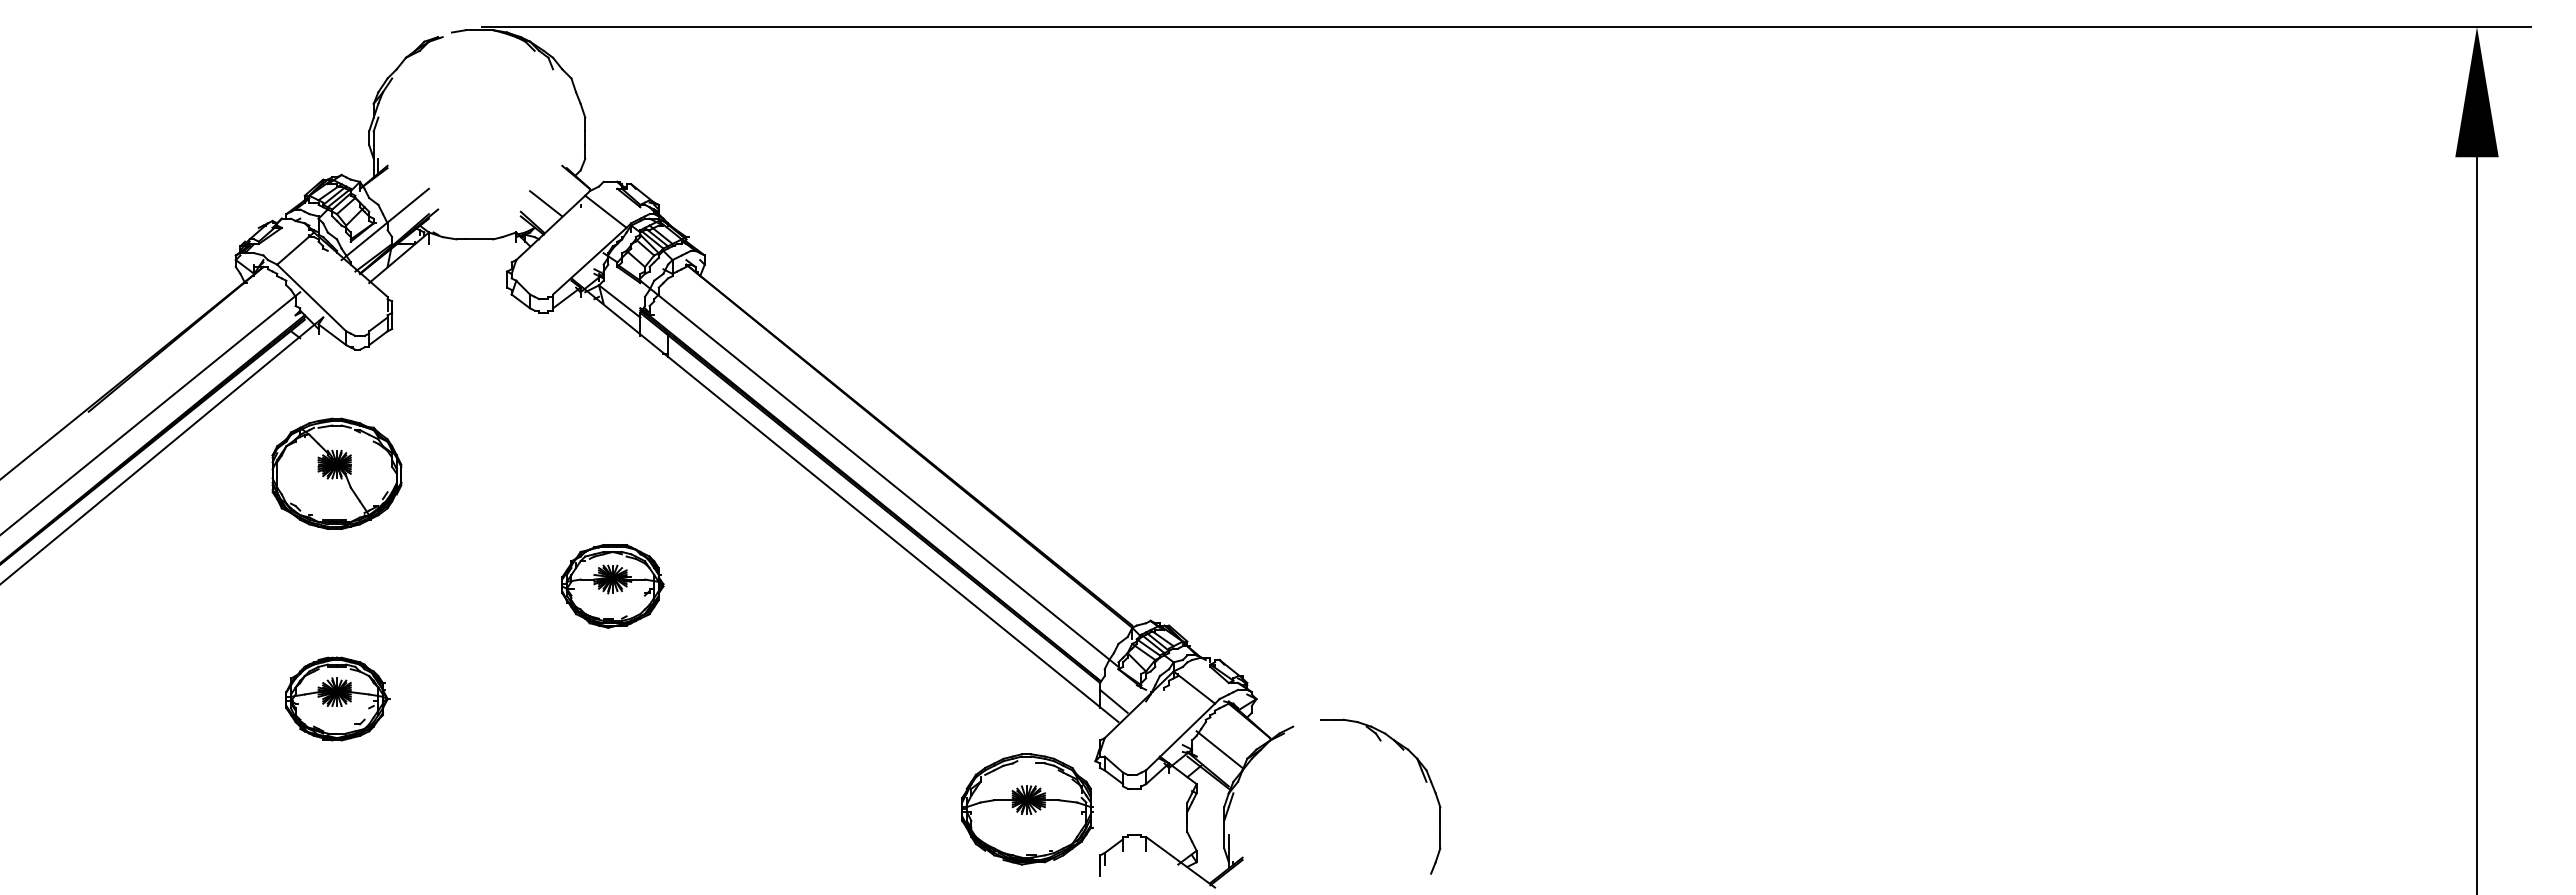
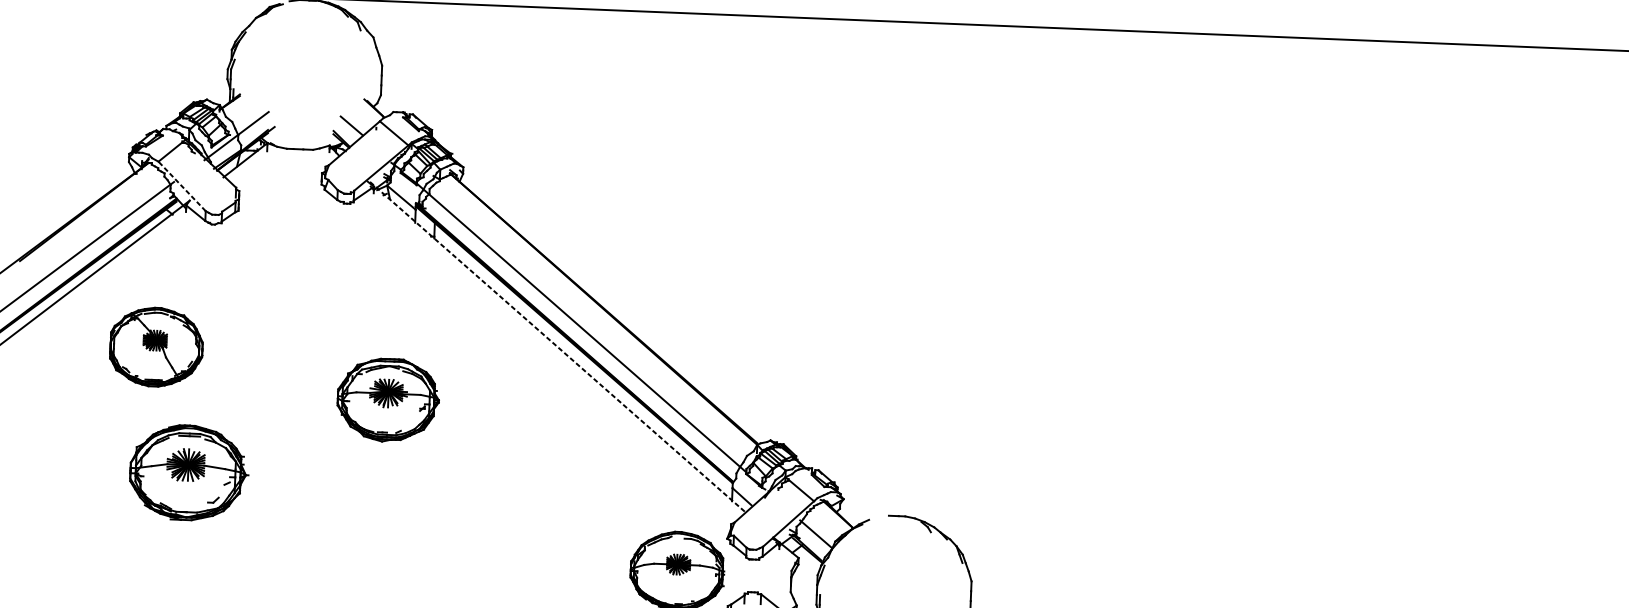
line: (311, 298) -> (181, 186), solid -> dashed
part: (336, 473) -> (156, 346), moved
line: (844, 499) -> (555, 345), solid -> dashed
part: (612, 586) -> (388, 400), size x1.4
part: (337, 698) -> (189, 472), size x1.6

